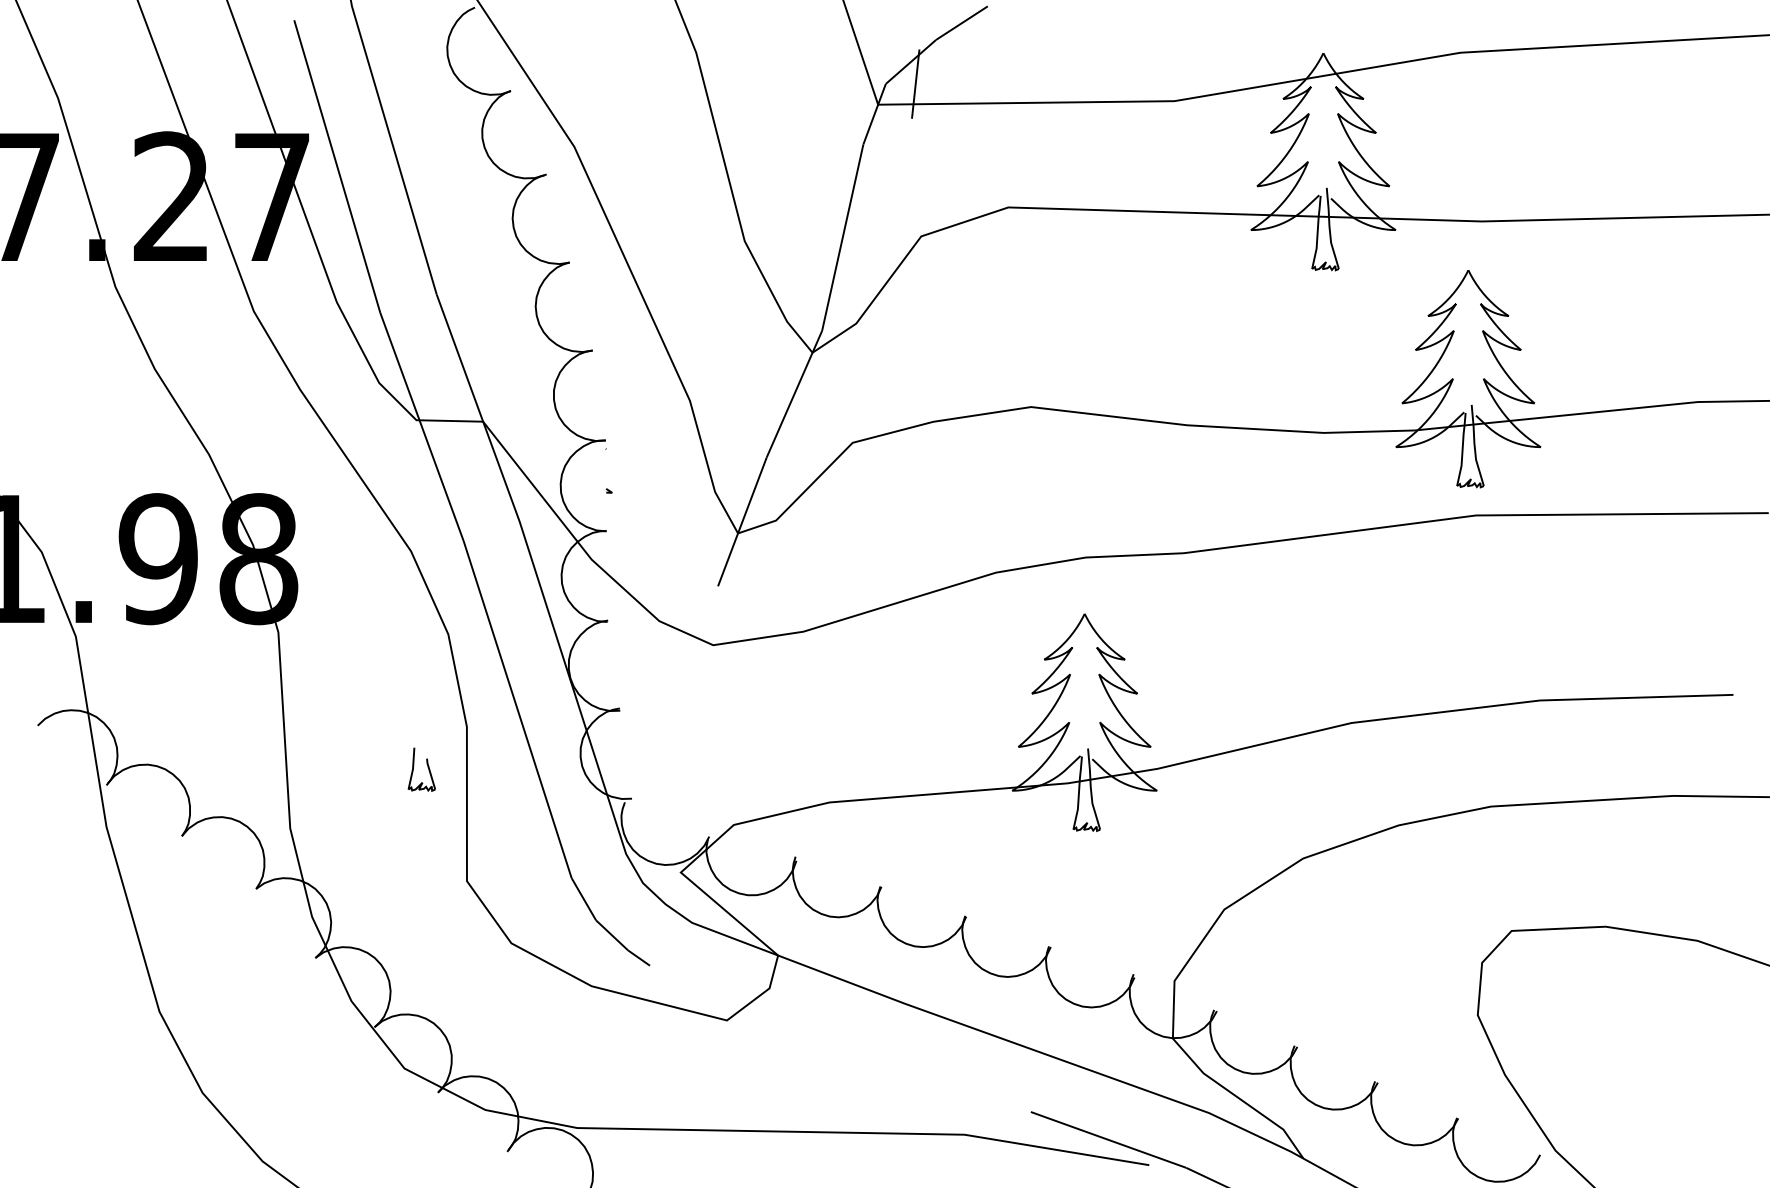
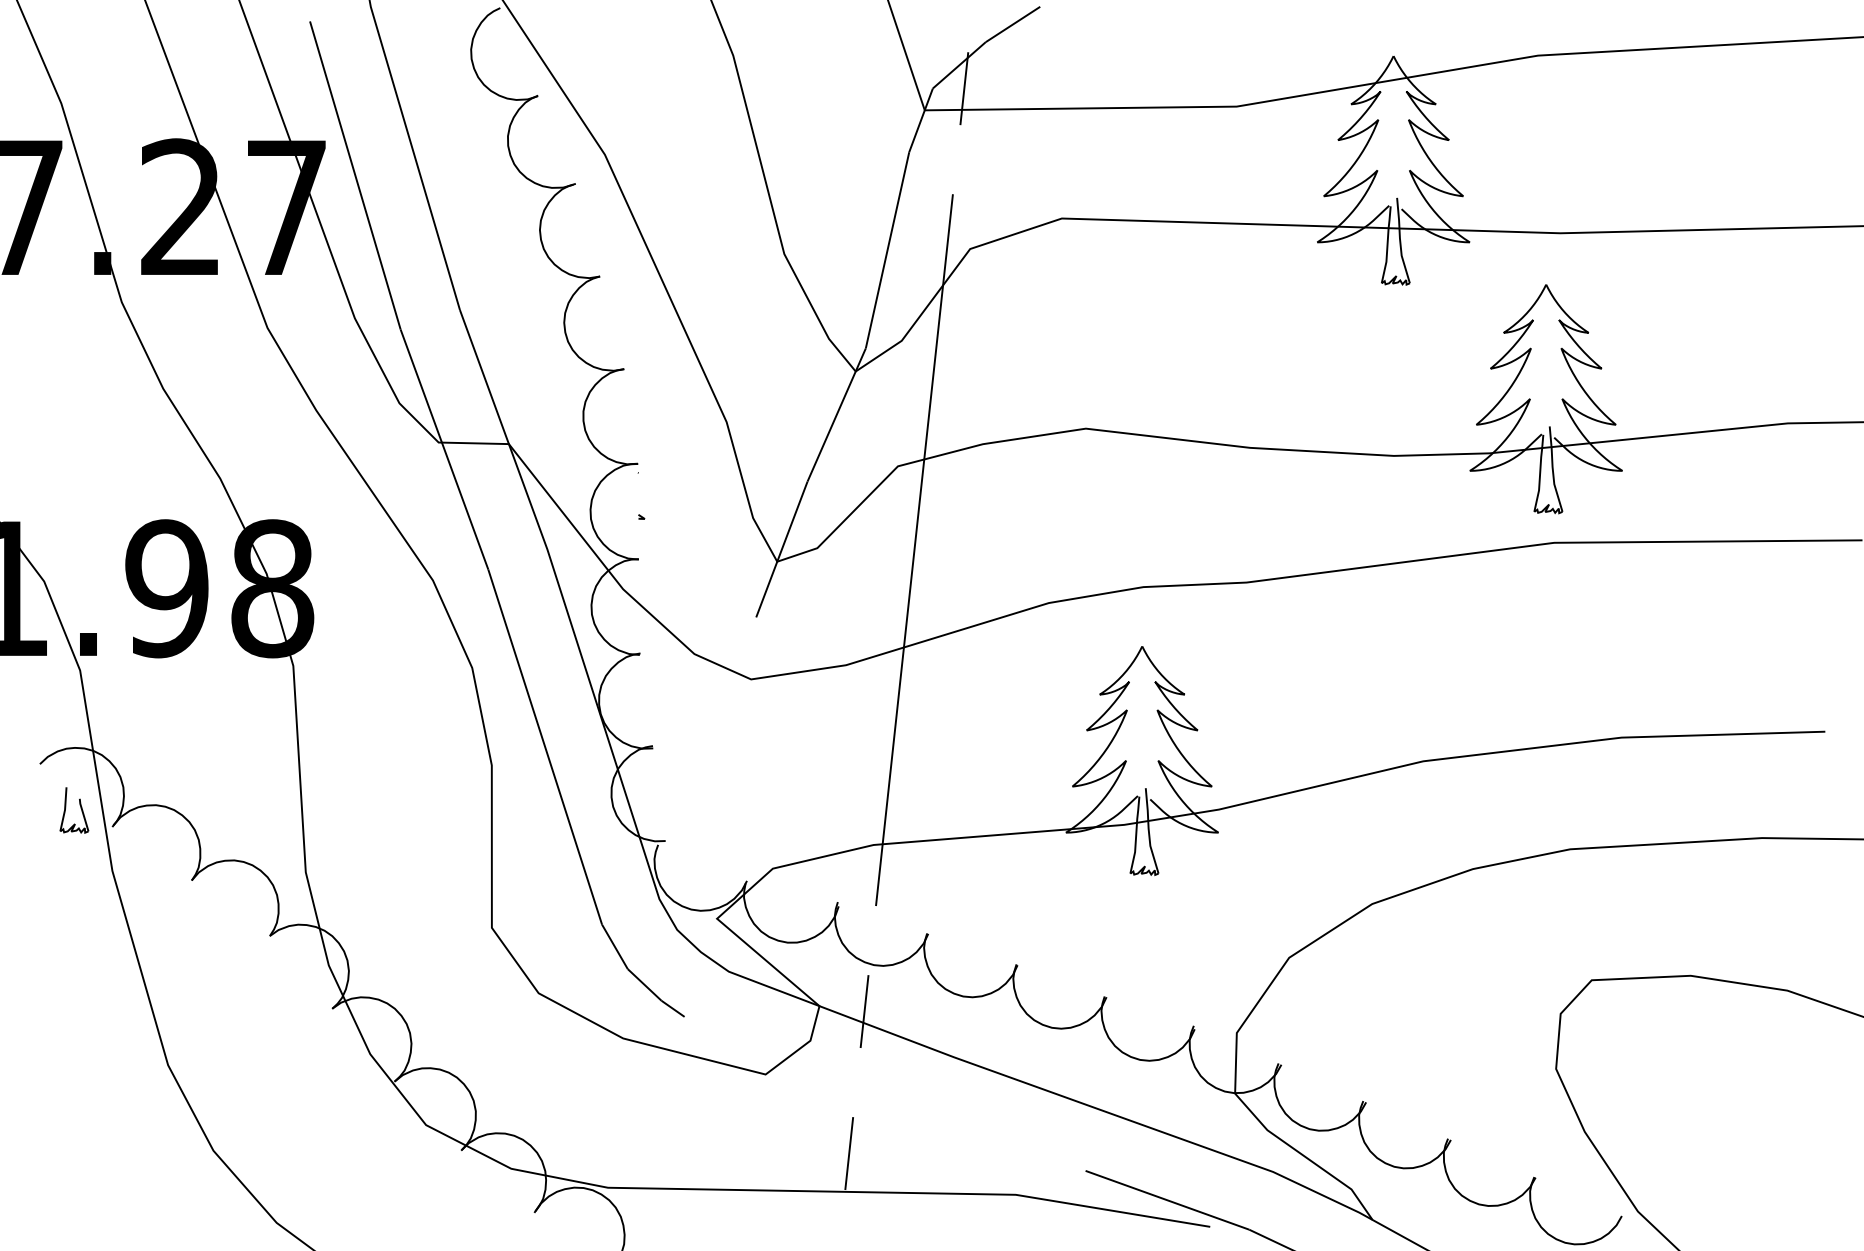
line: (868, 522) -> (914, 550), added
part: (427, 767) -> (80, 808), moved
line: (820, 960) -> (864, 1011), added
line: (806, 1095) -> (849, 1153), added

